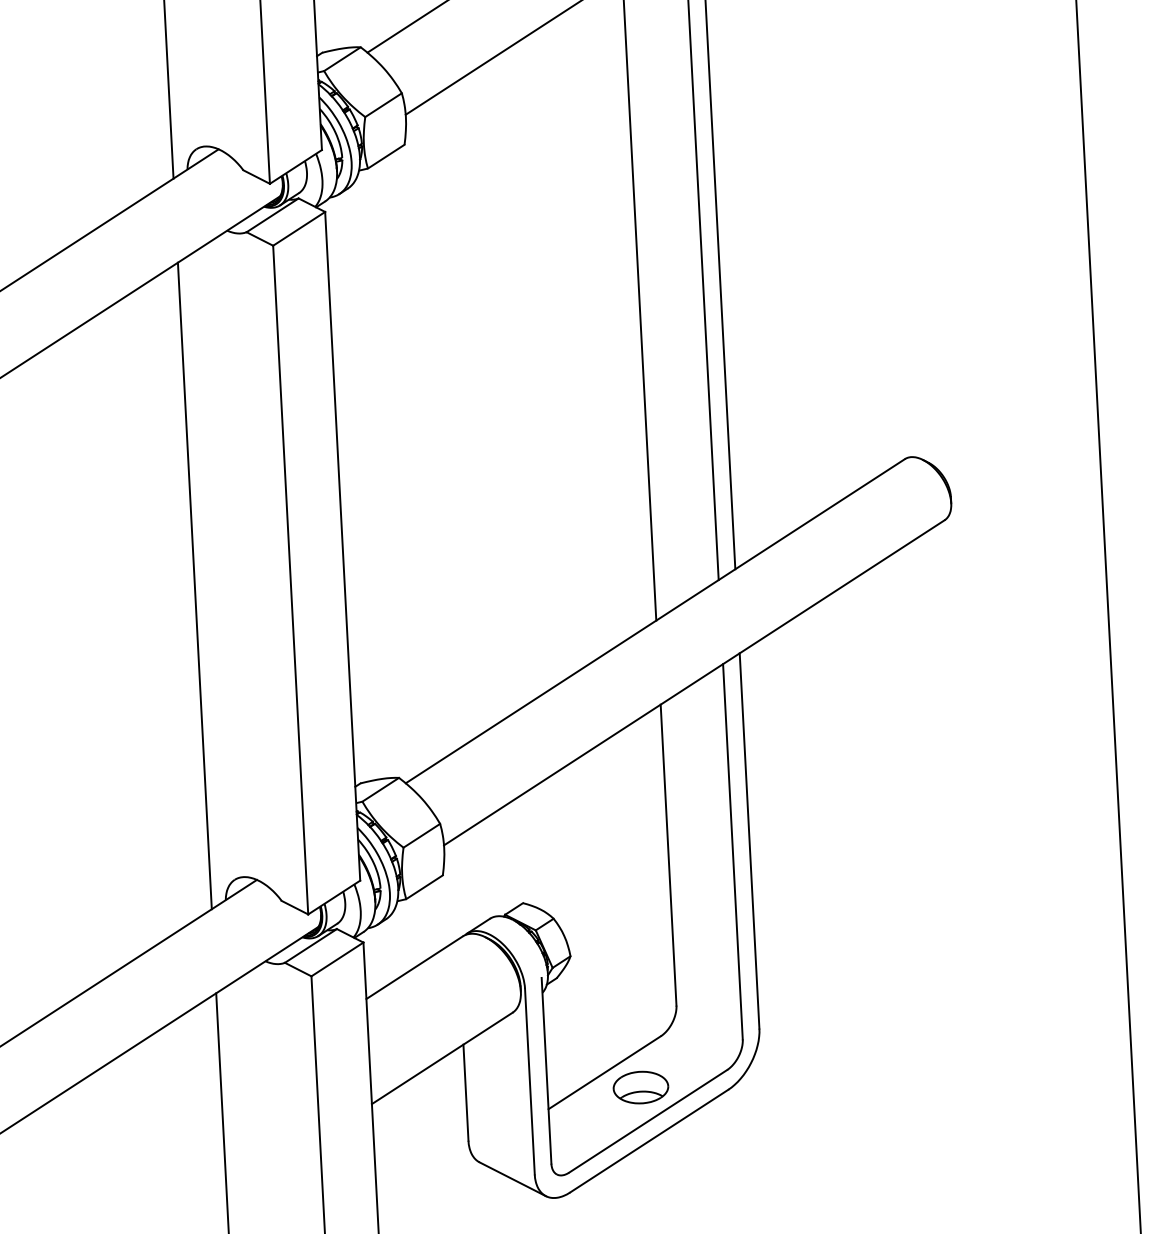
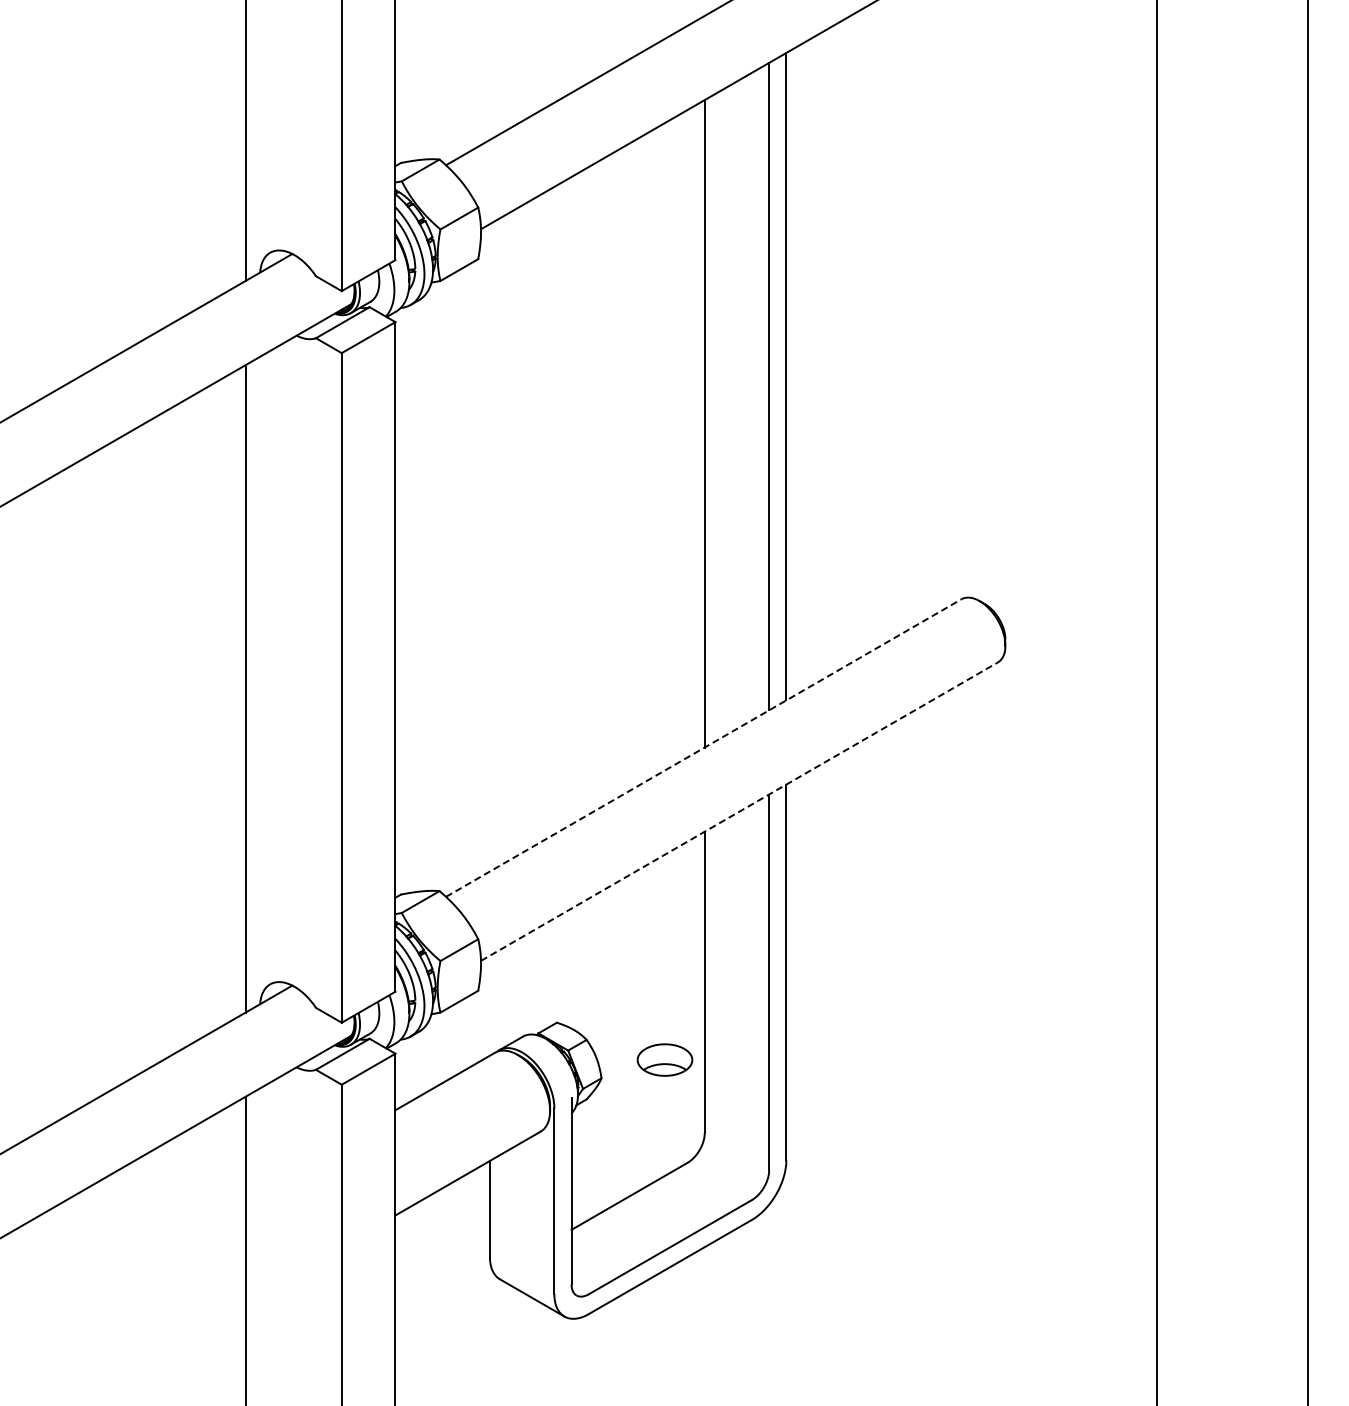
line: (655, 621) -> (703, 748), solid -> dashed
line: (694, 682) -> (739, 811), solid -> dashed
part: (640, 1087) -> (664, 1059), moved

